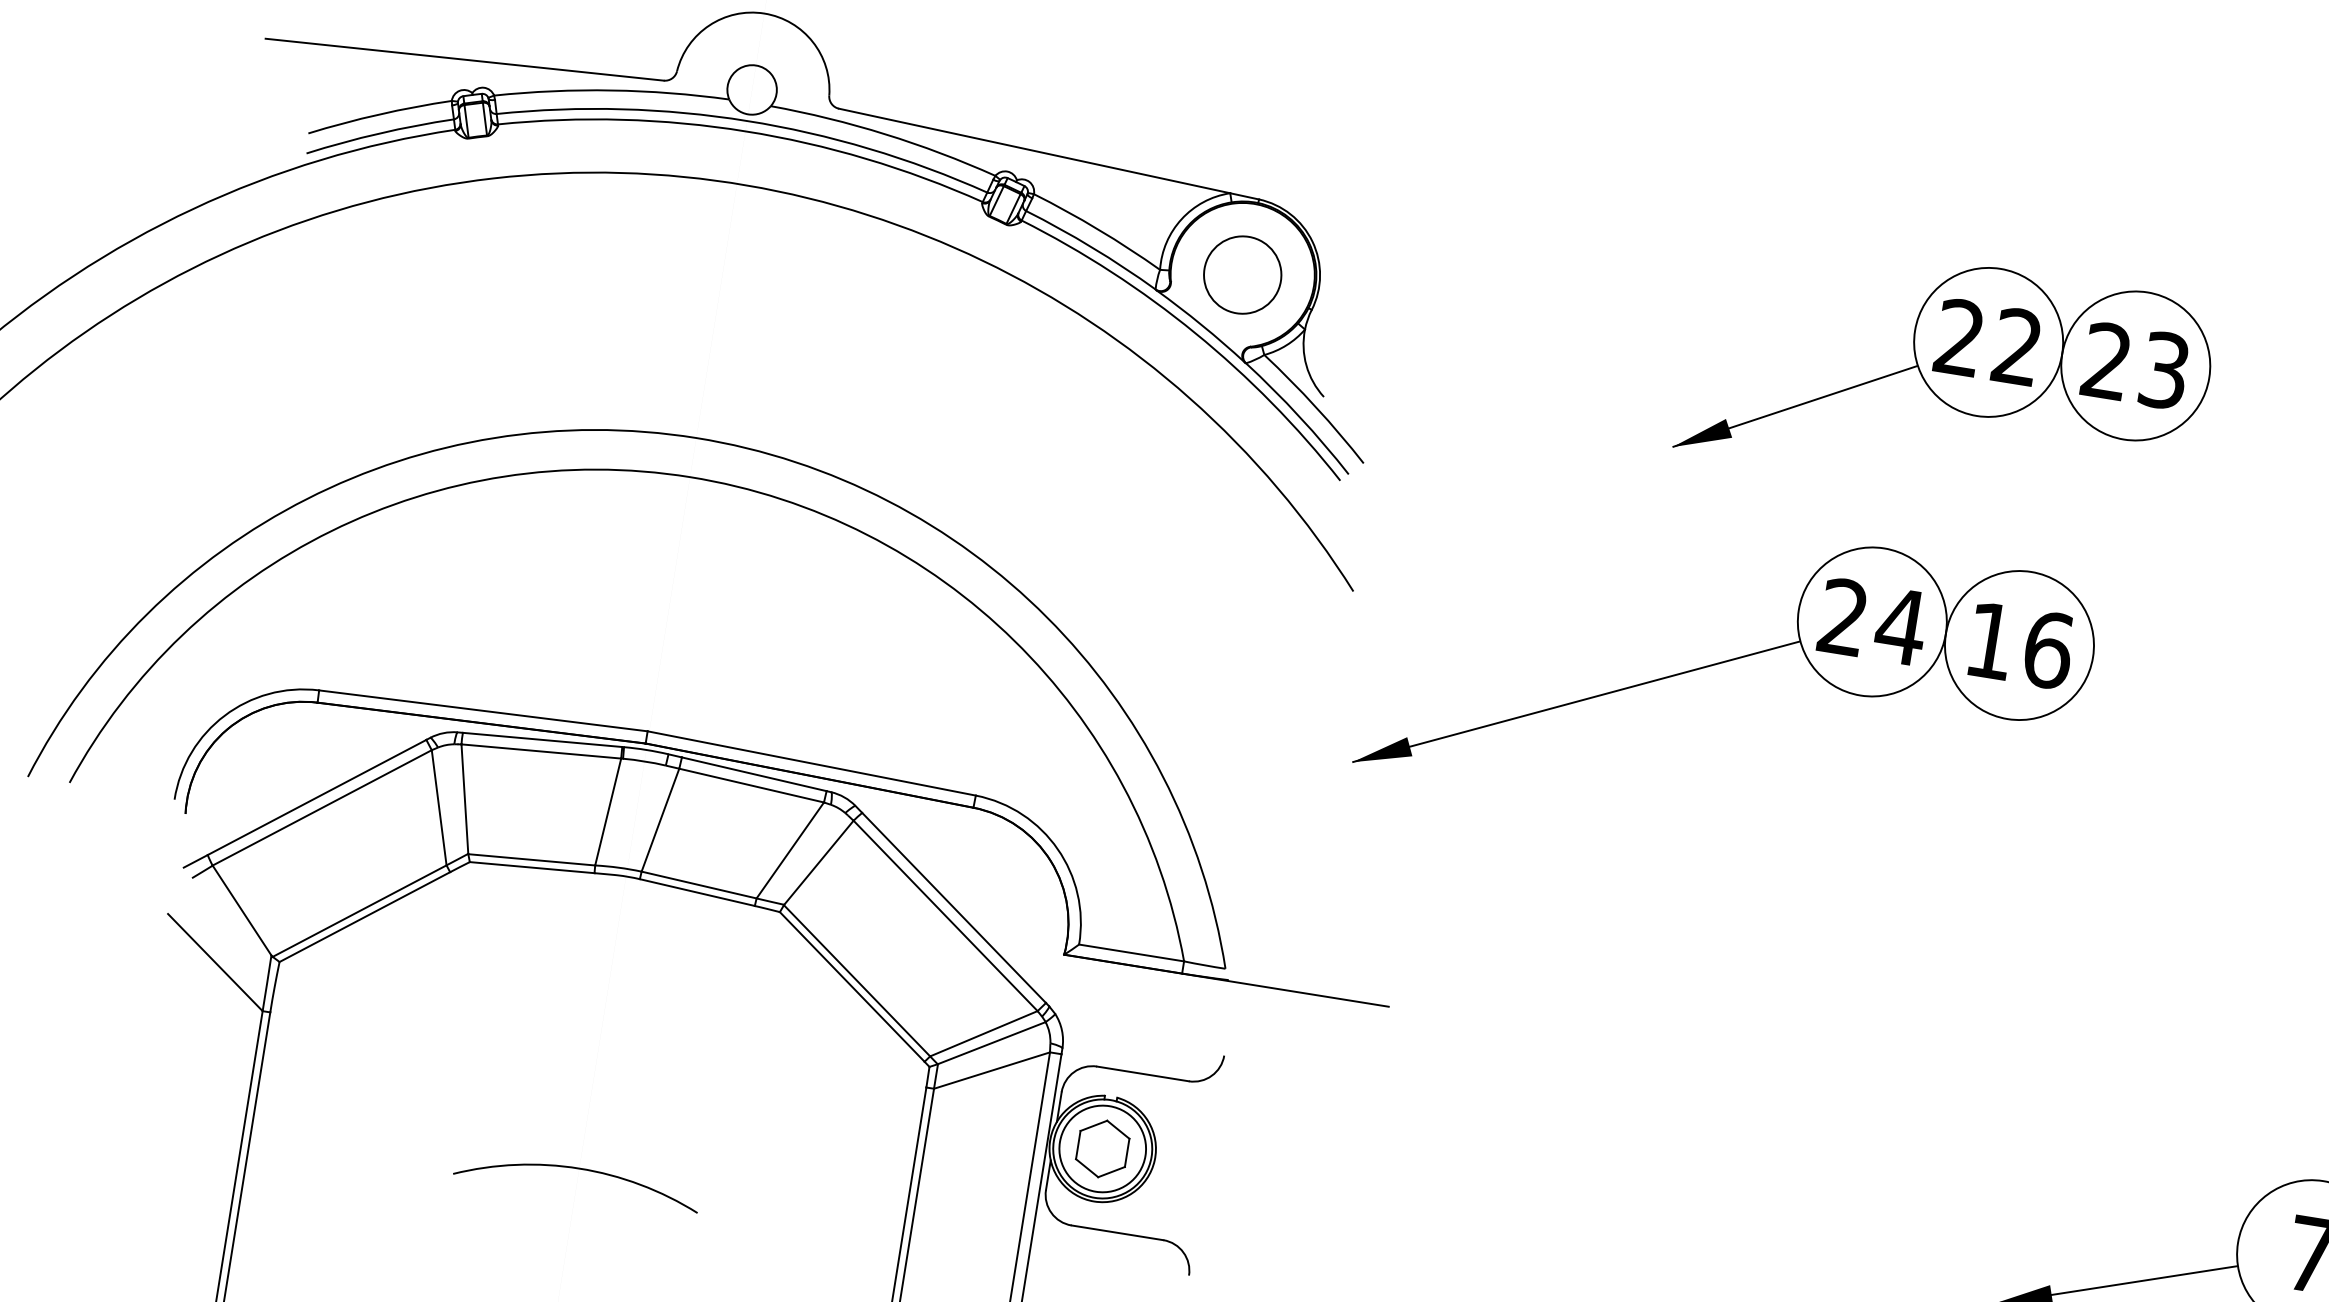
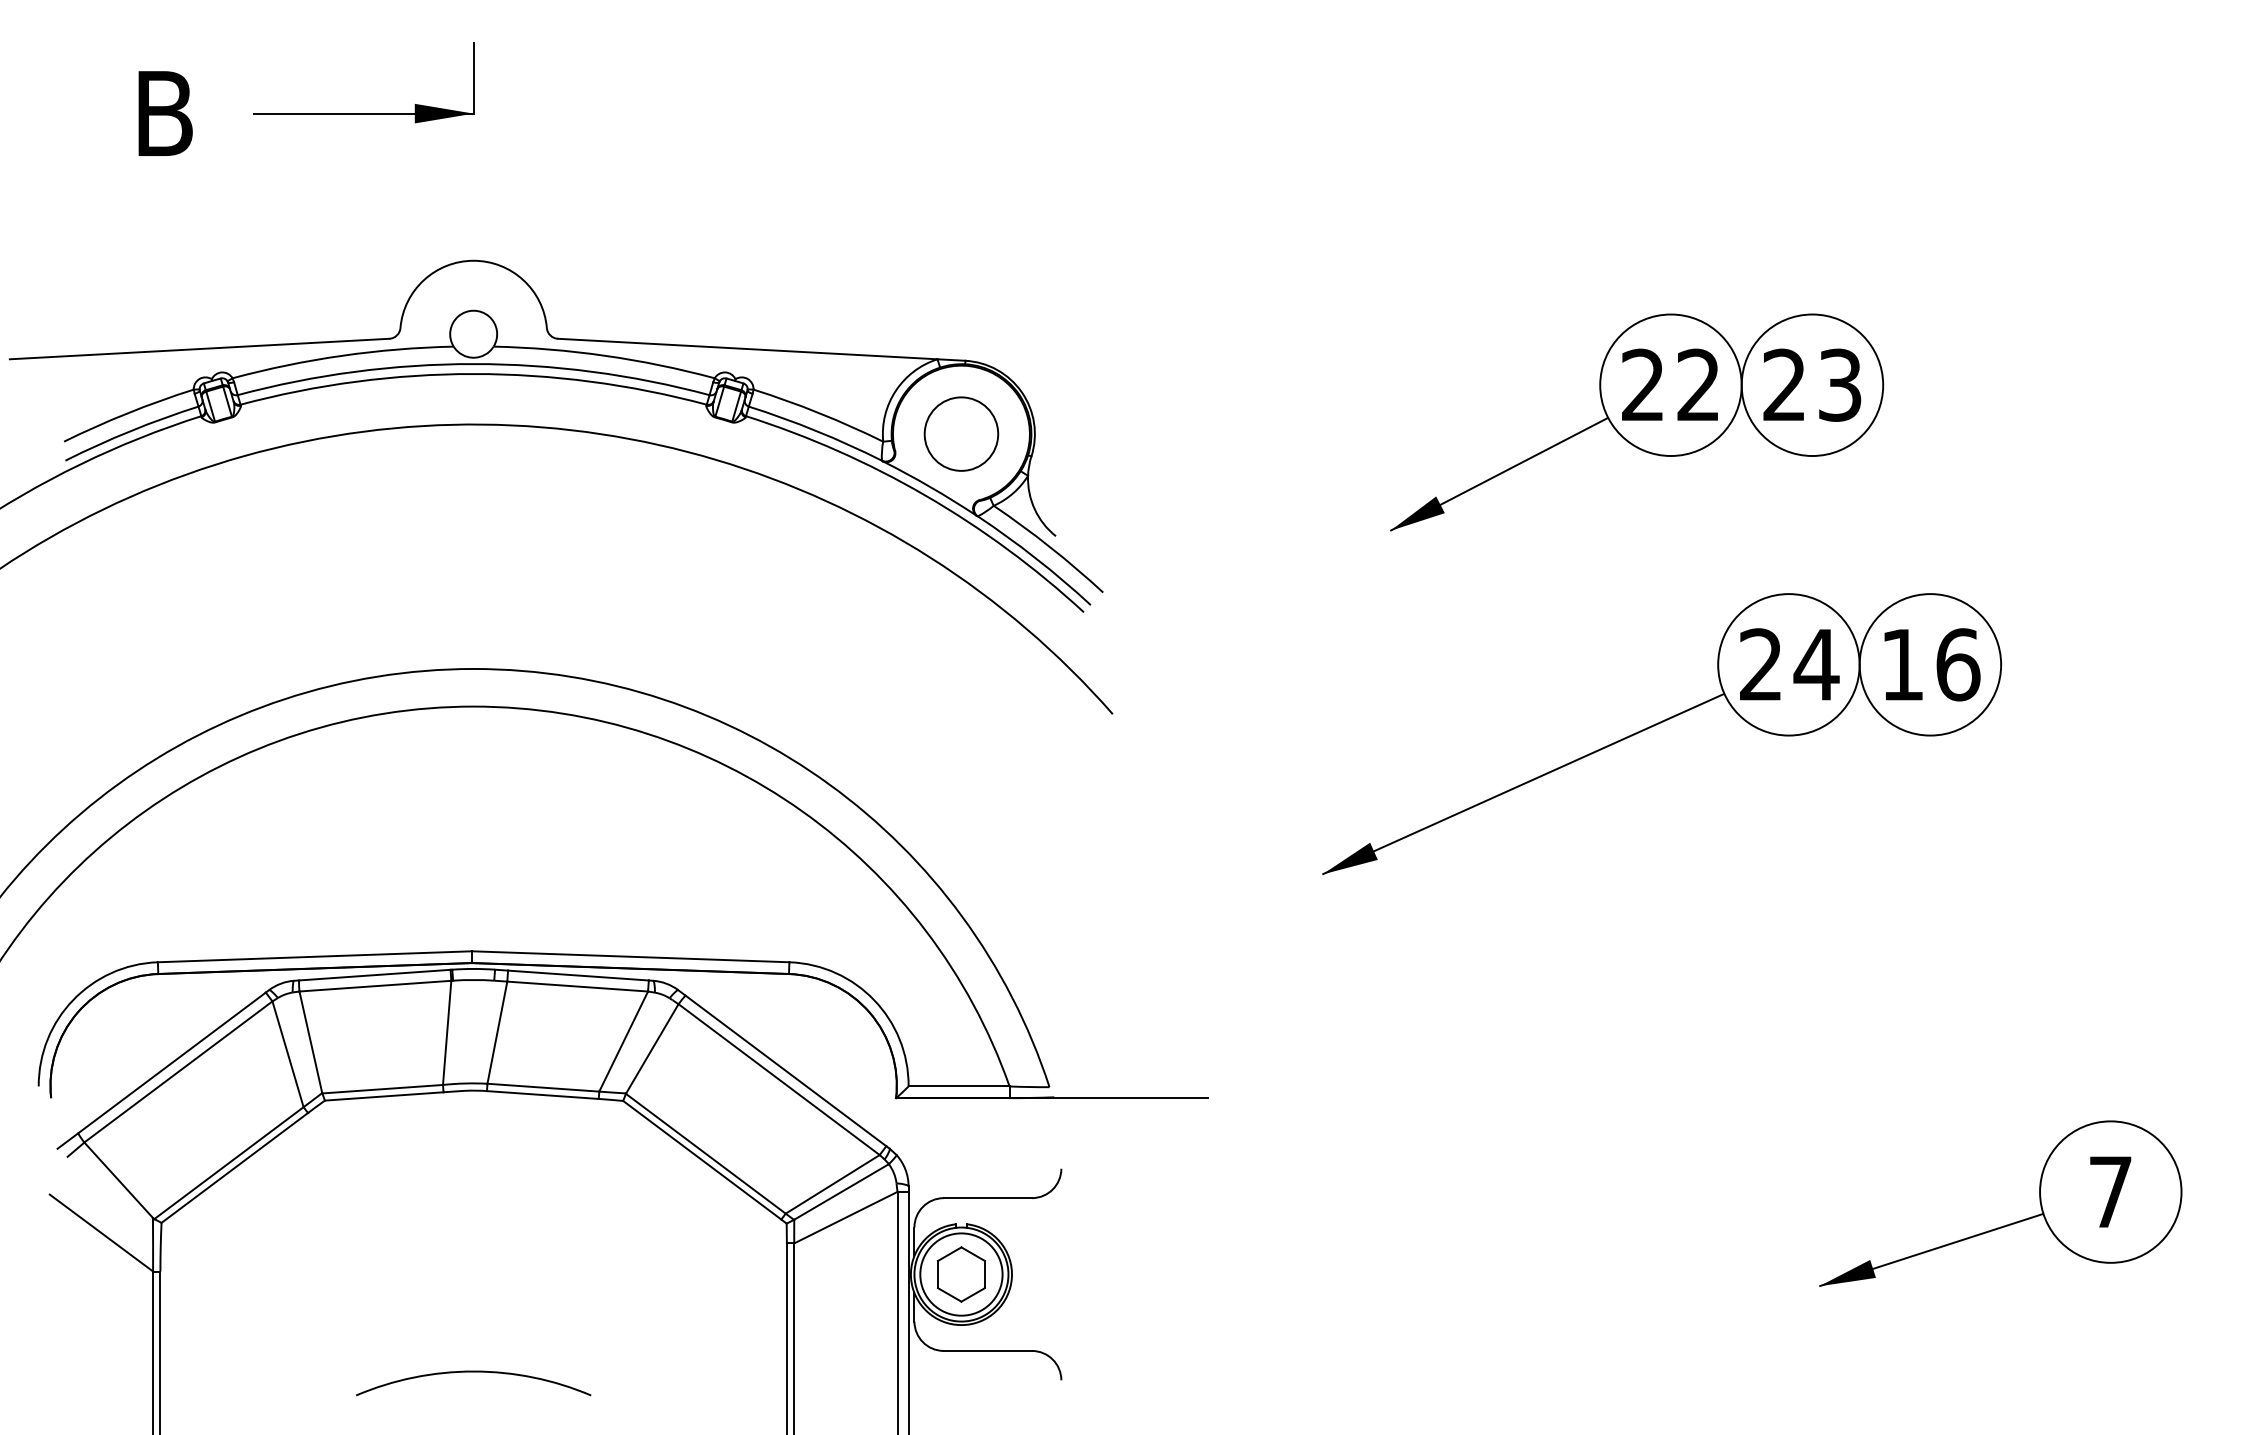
part: (1724, 662) -> (1656, 725), moved

